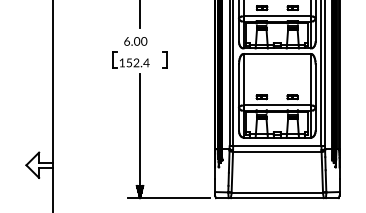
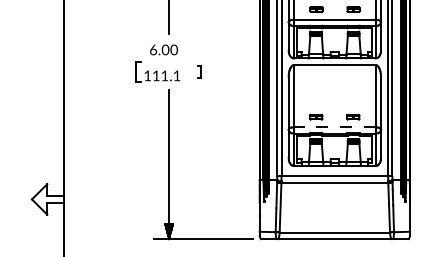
part: (165, 59) -> (199, 71), size x0.6
text: (137, 62) -> (166, 75), 152.4 -> 111.1
line: (277, 105) -> (334, 127), solid -> dashed

